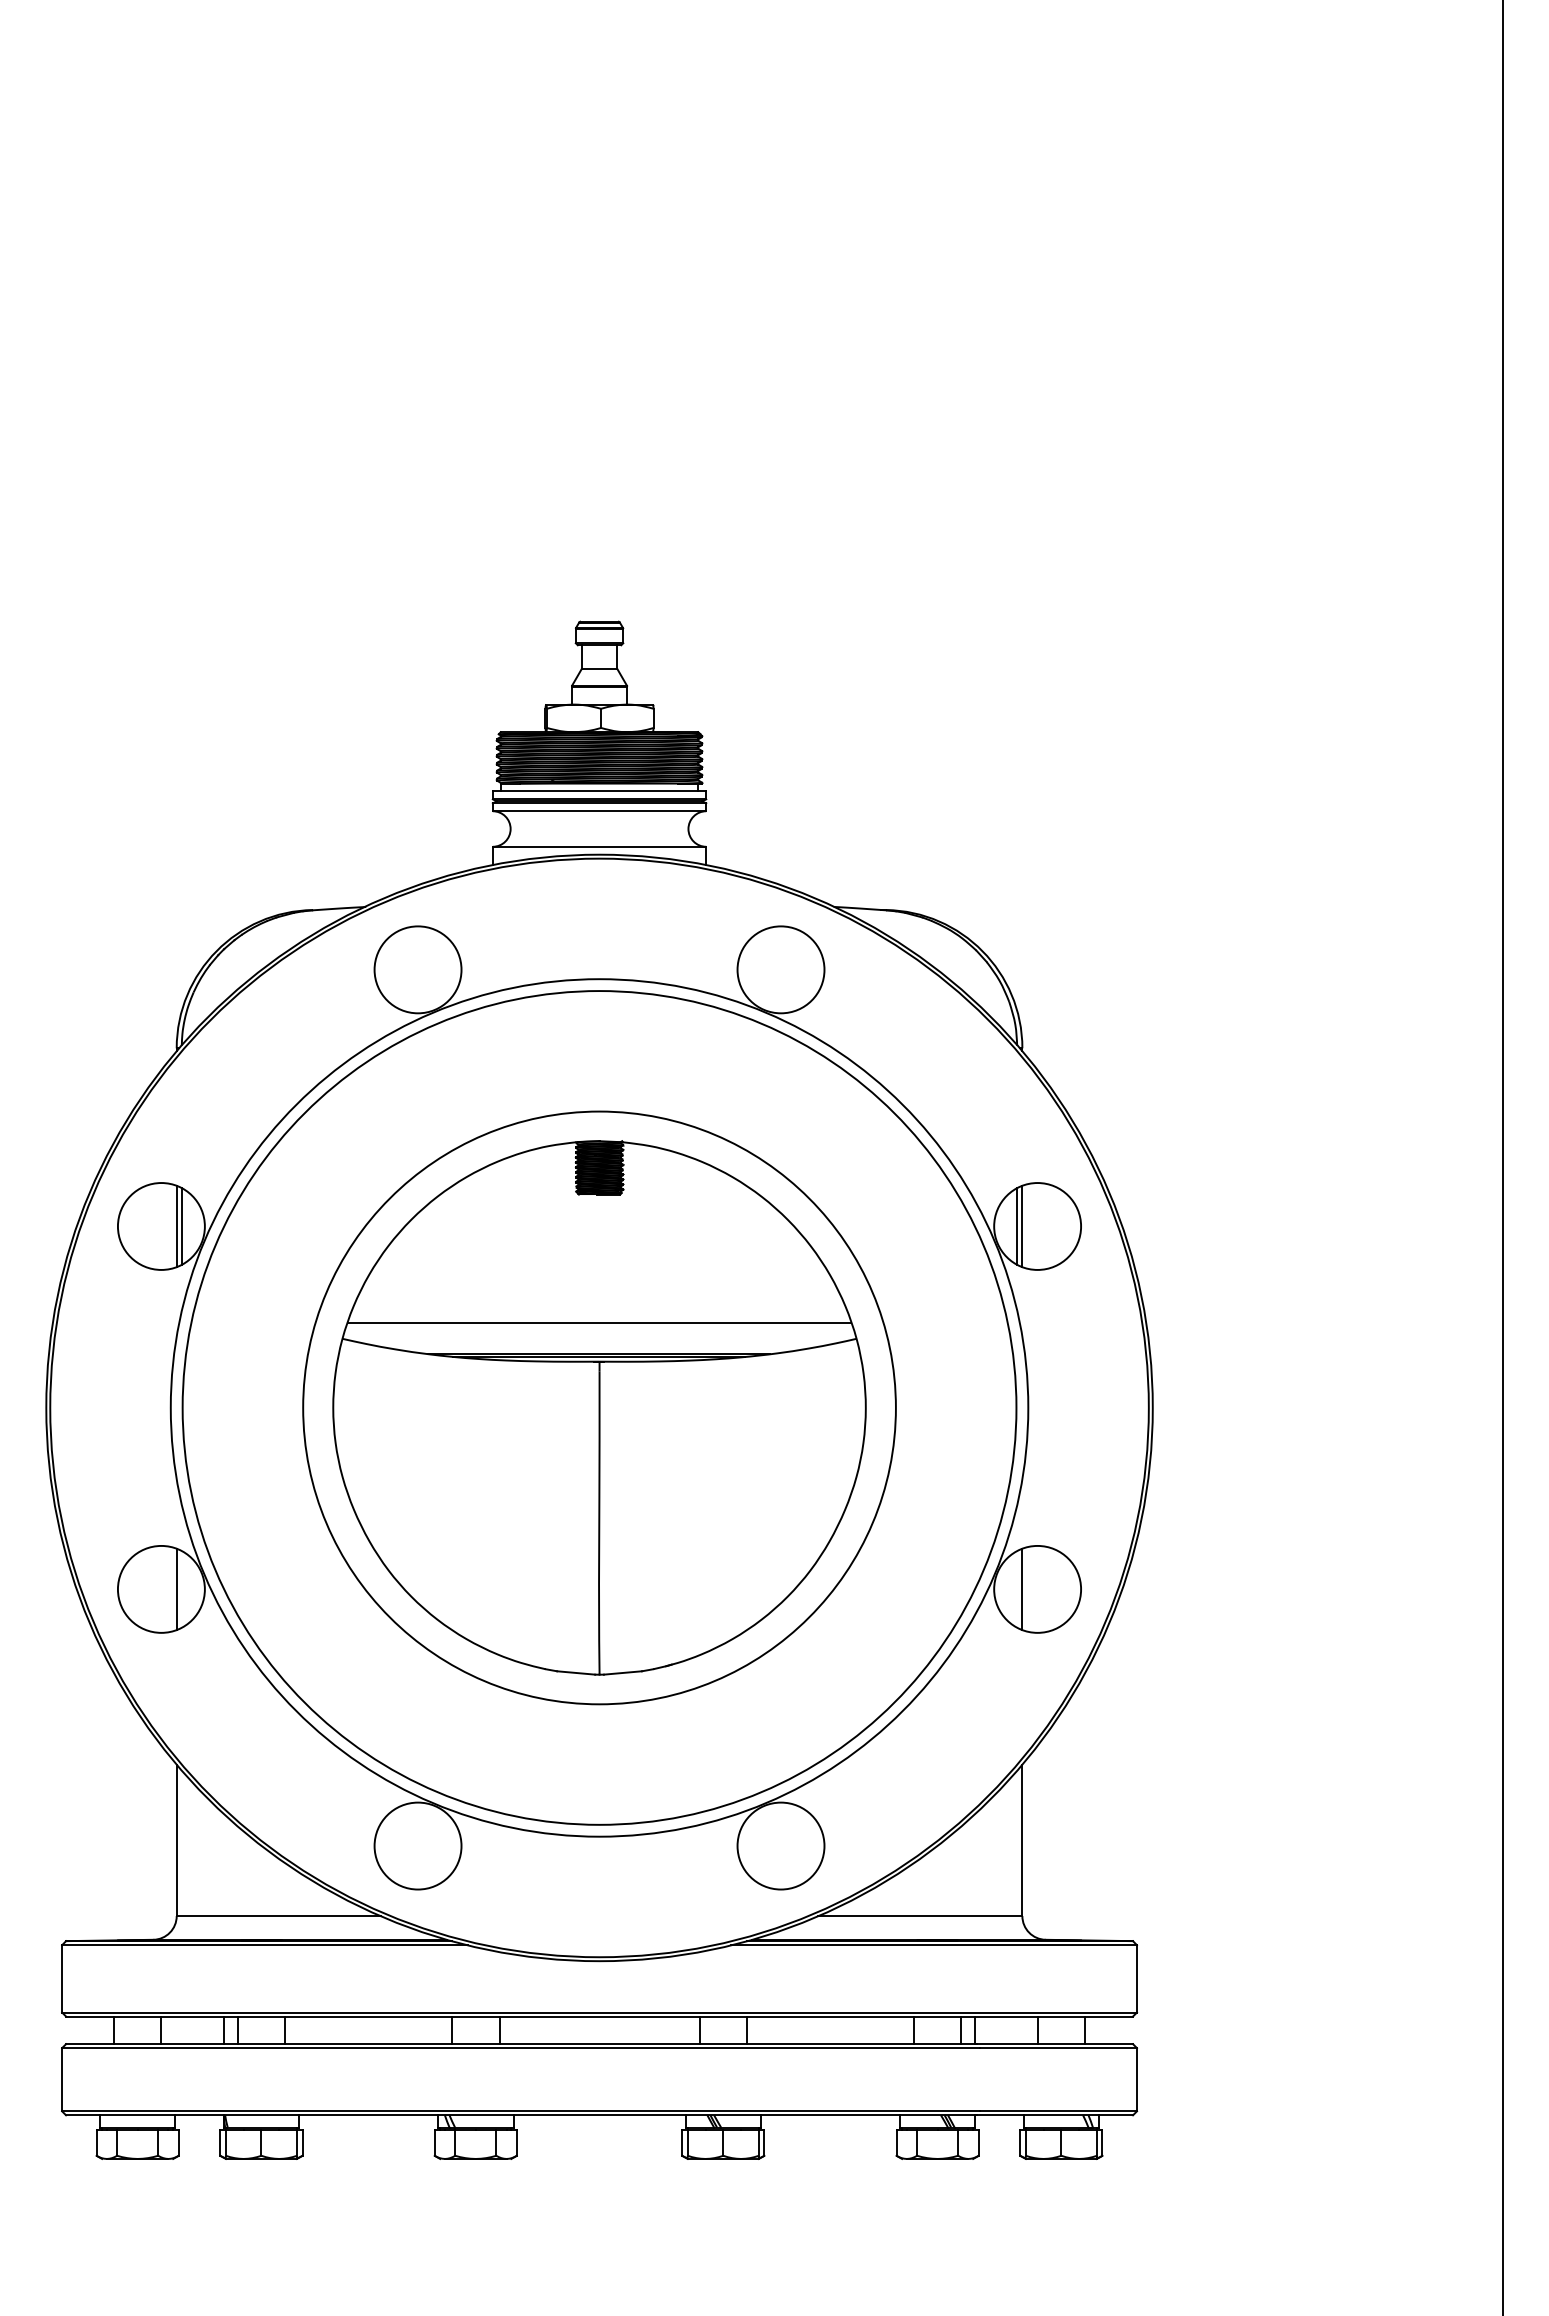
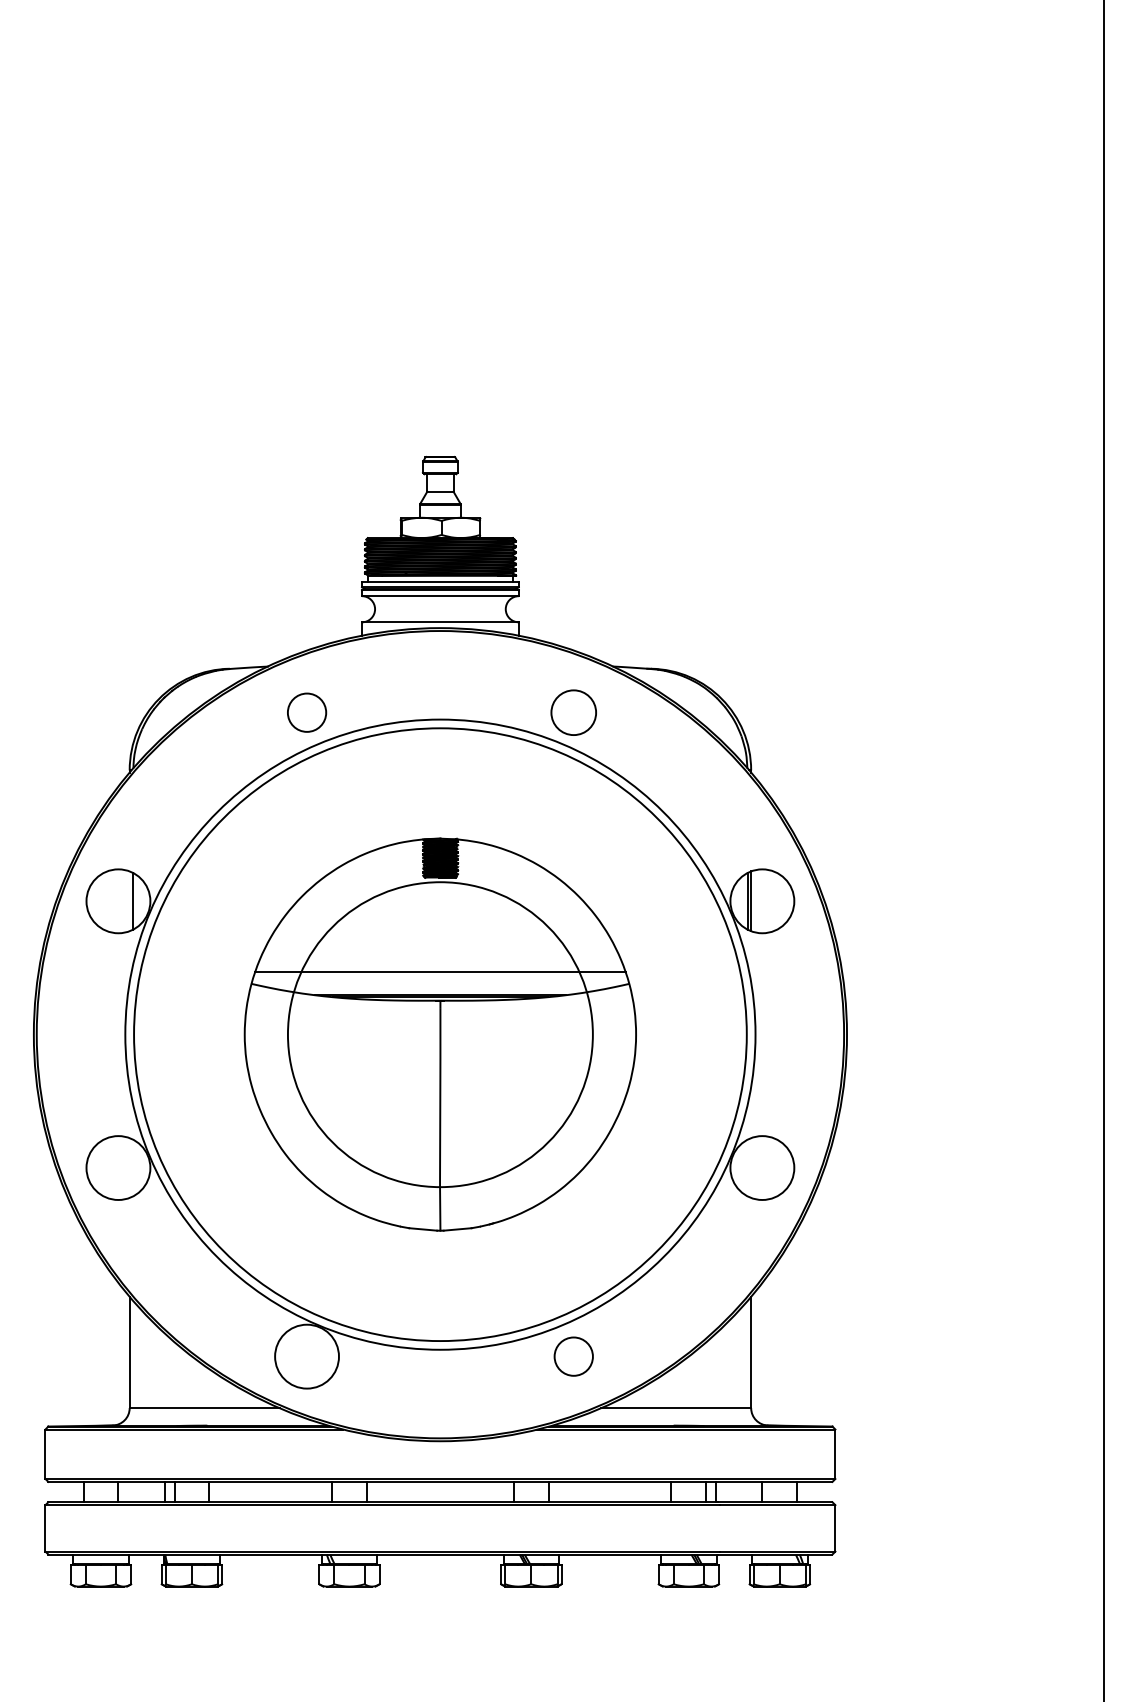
circle: (417, 969) -> (306, 712), size x0.6
circle: (780, 969) -> (573, 712), size x0.7
line: (176, 1226) -> (129, 901), removed
circle: (599, 1407) -> (440, 1034), size x0.7
line: (176, 1589) -> (129, 1168), removed
line: (1022, 1589) -> (751, 1168), removed
circle: (780, 1845) -> (573, 1356), size x0.6

